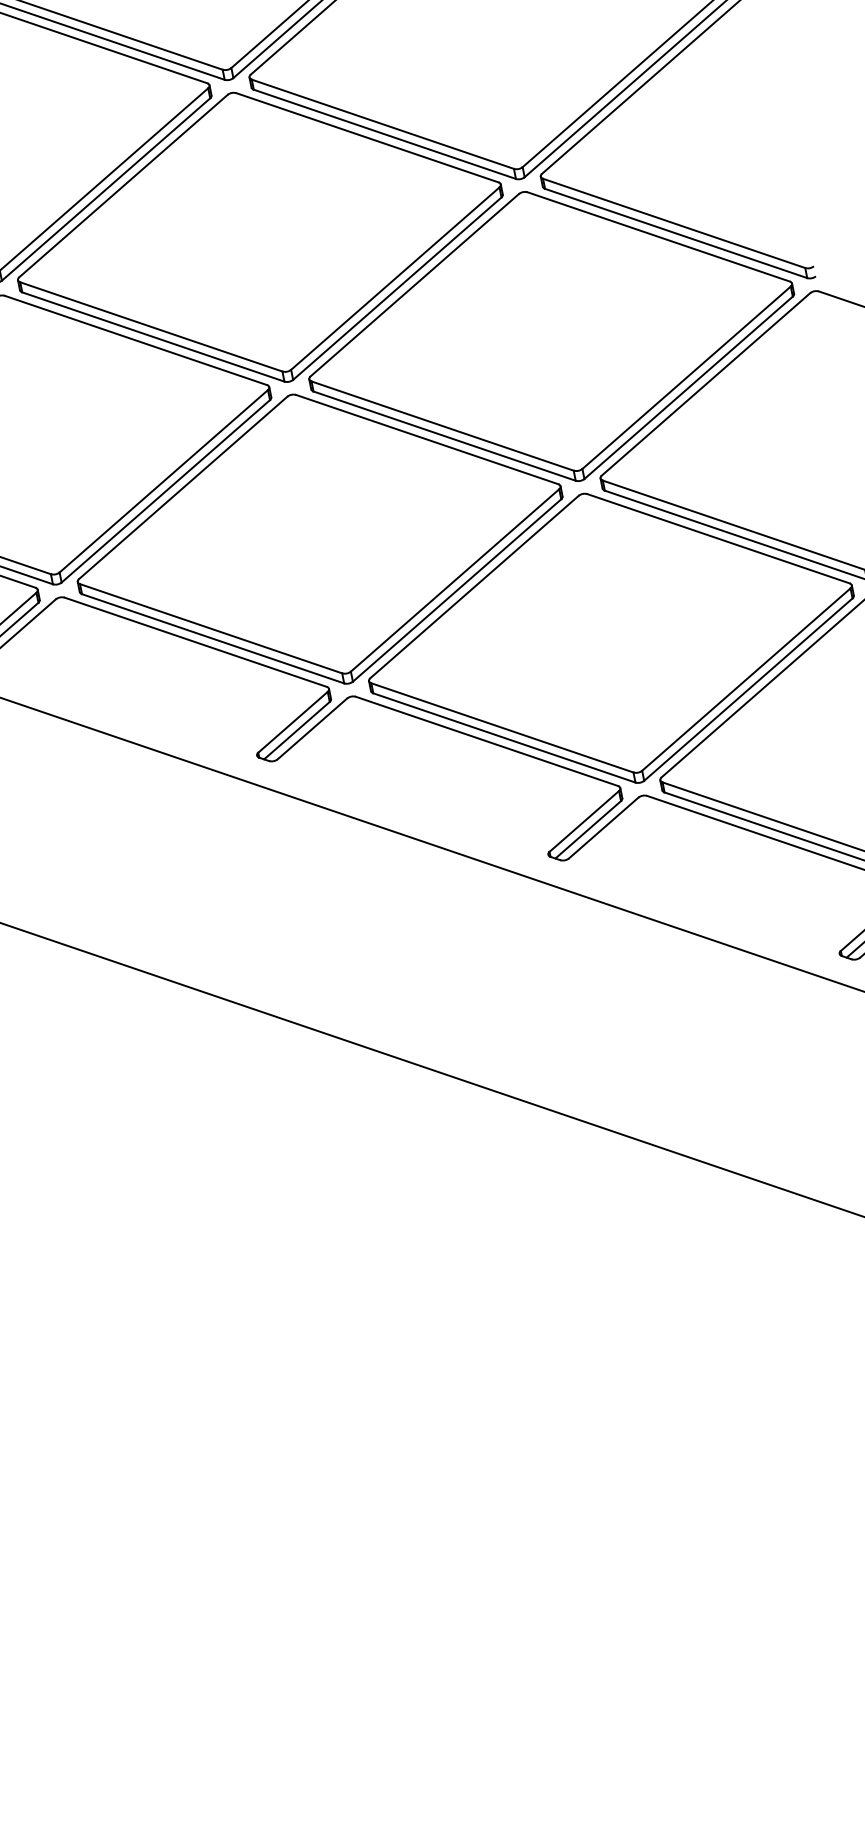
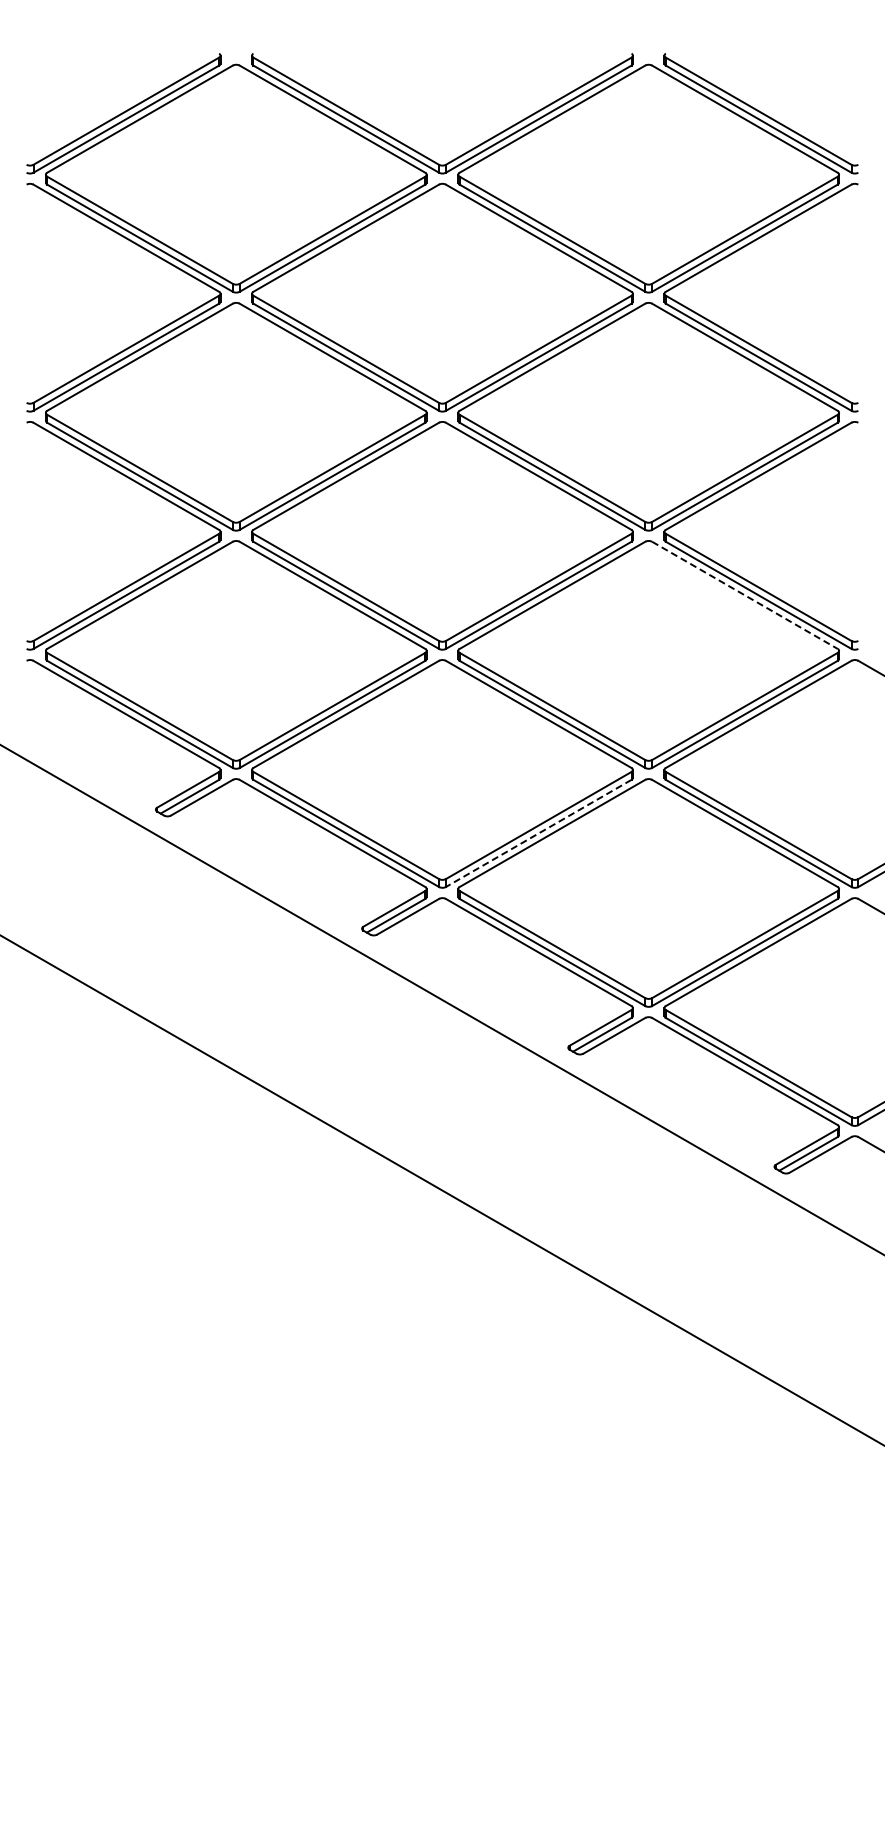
line: (659, 236) -> (745, 595), solid -> dashed
line: (456, 590) -> (538, 833), solid -> dashed

